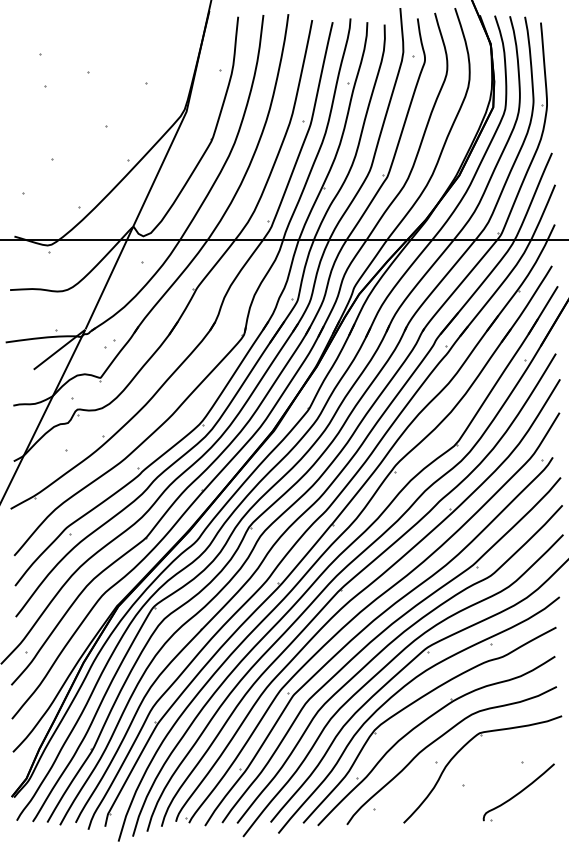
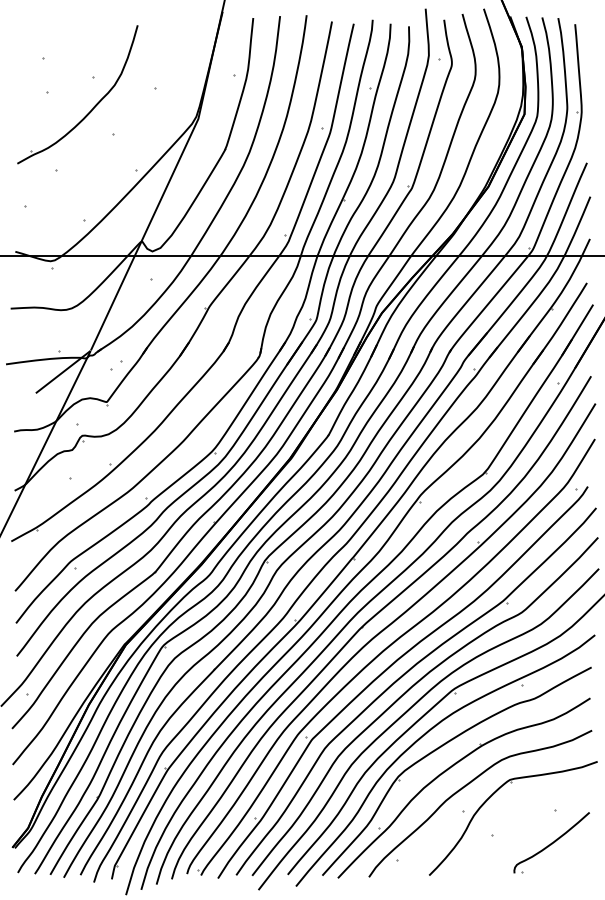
part: (87, 99) -> (93, 106), added

